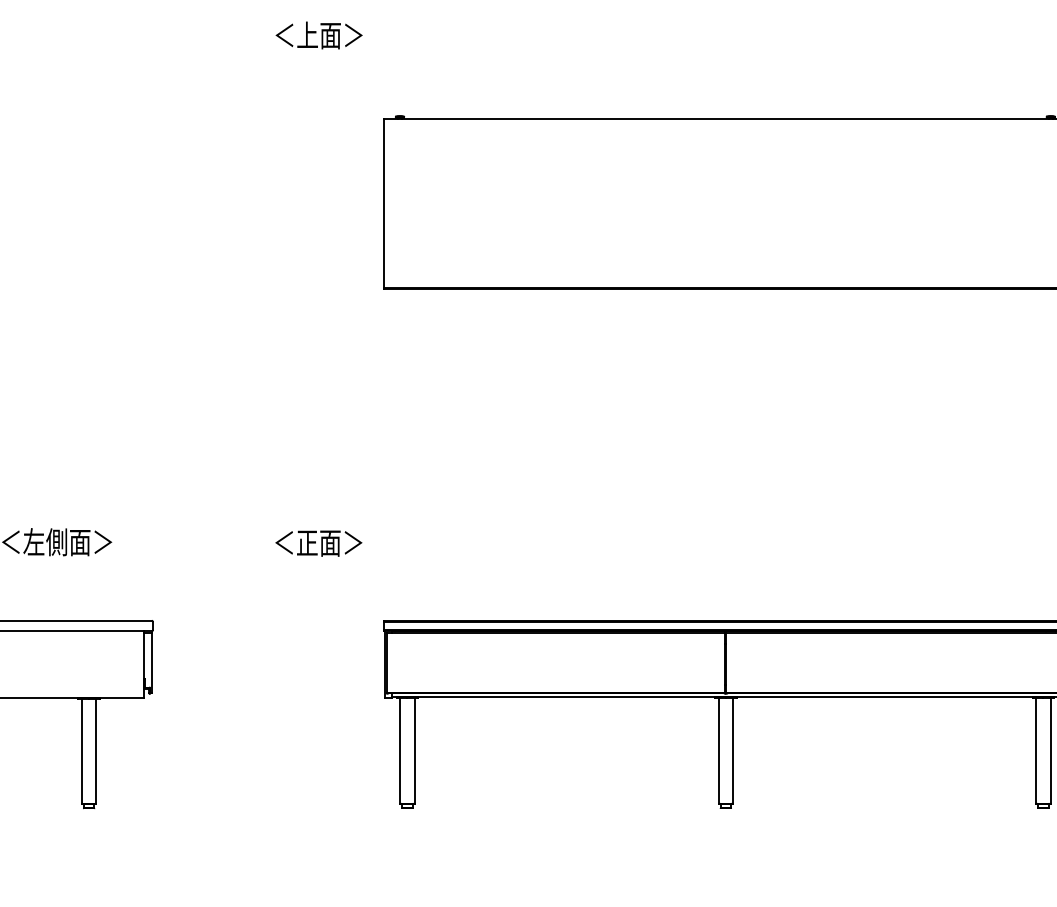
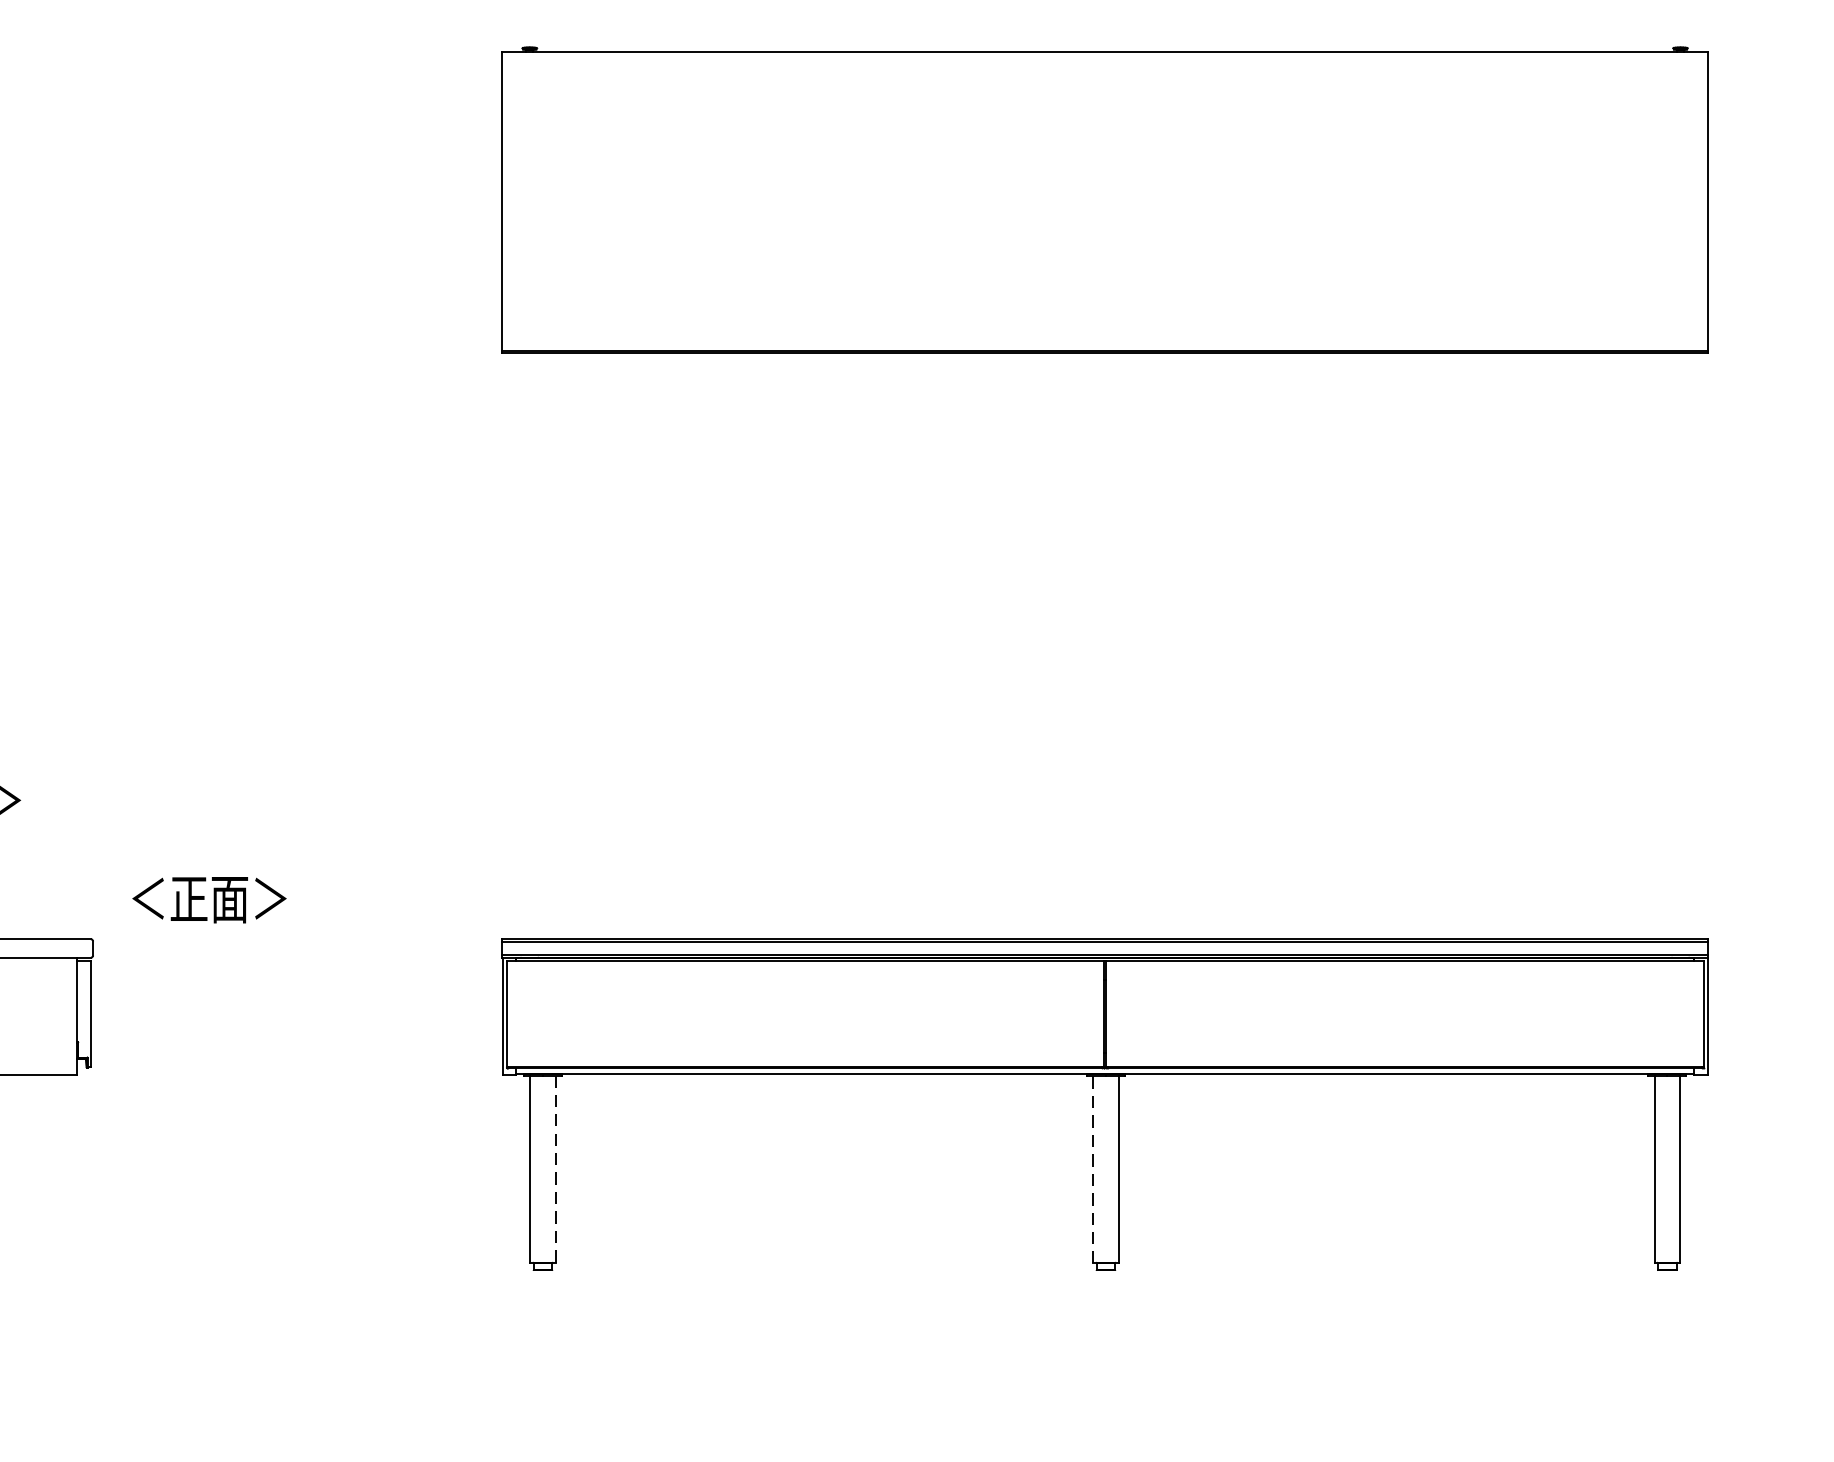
text: (318, 543) -> (208, 899), moved
line: (414, 751) -> (555, 1170), solid -> dashed
line: (718, 751) -> (1092, 1170), solid -> dashed

